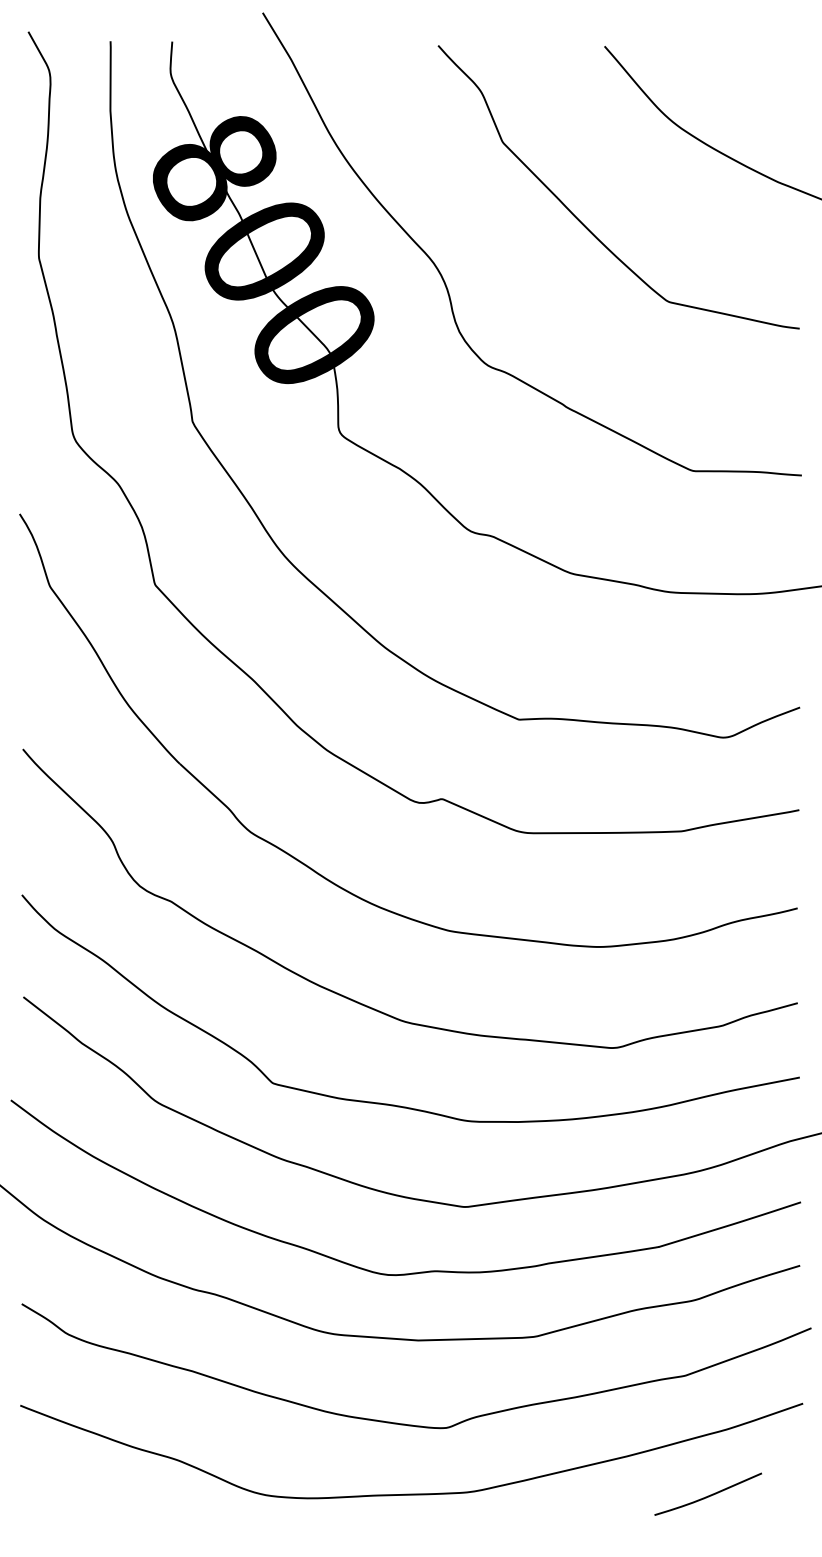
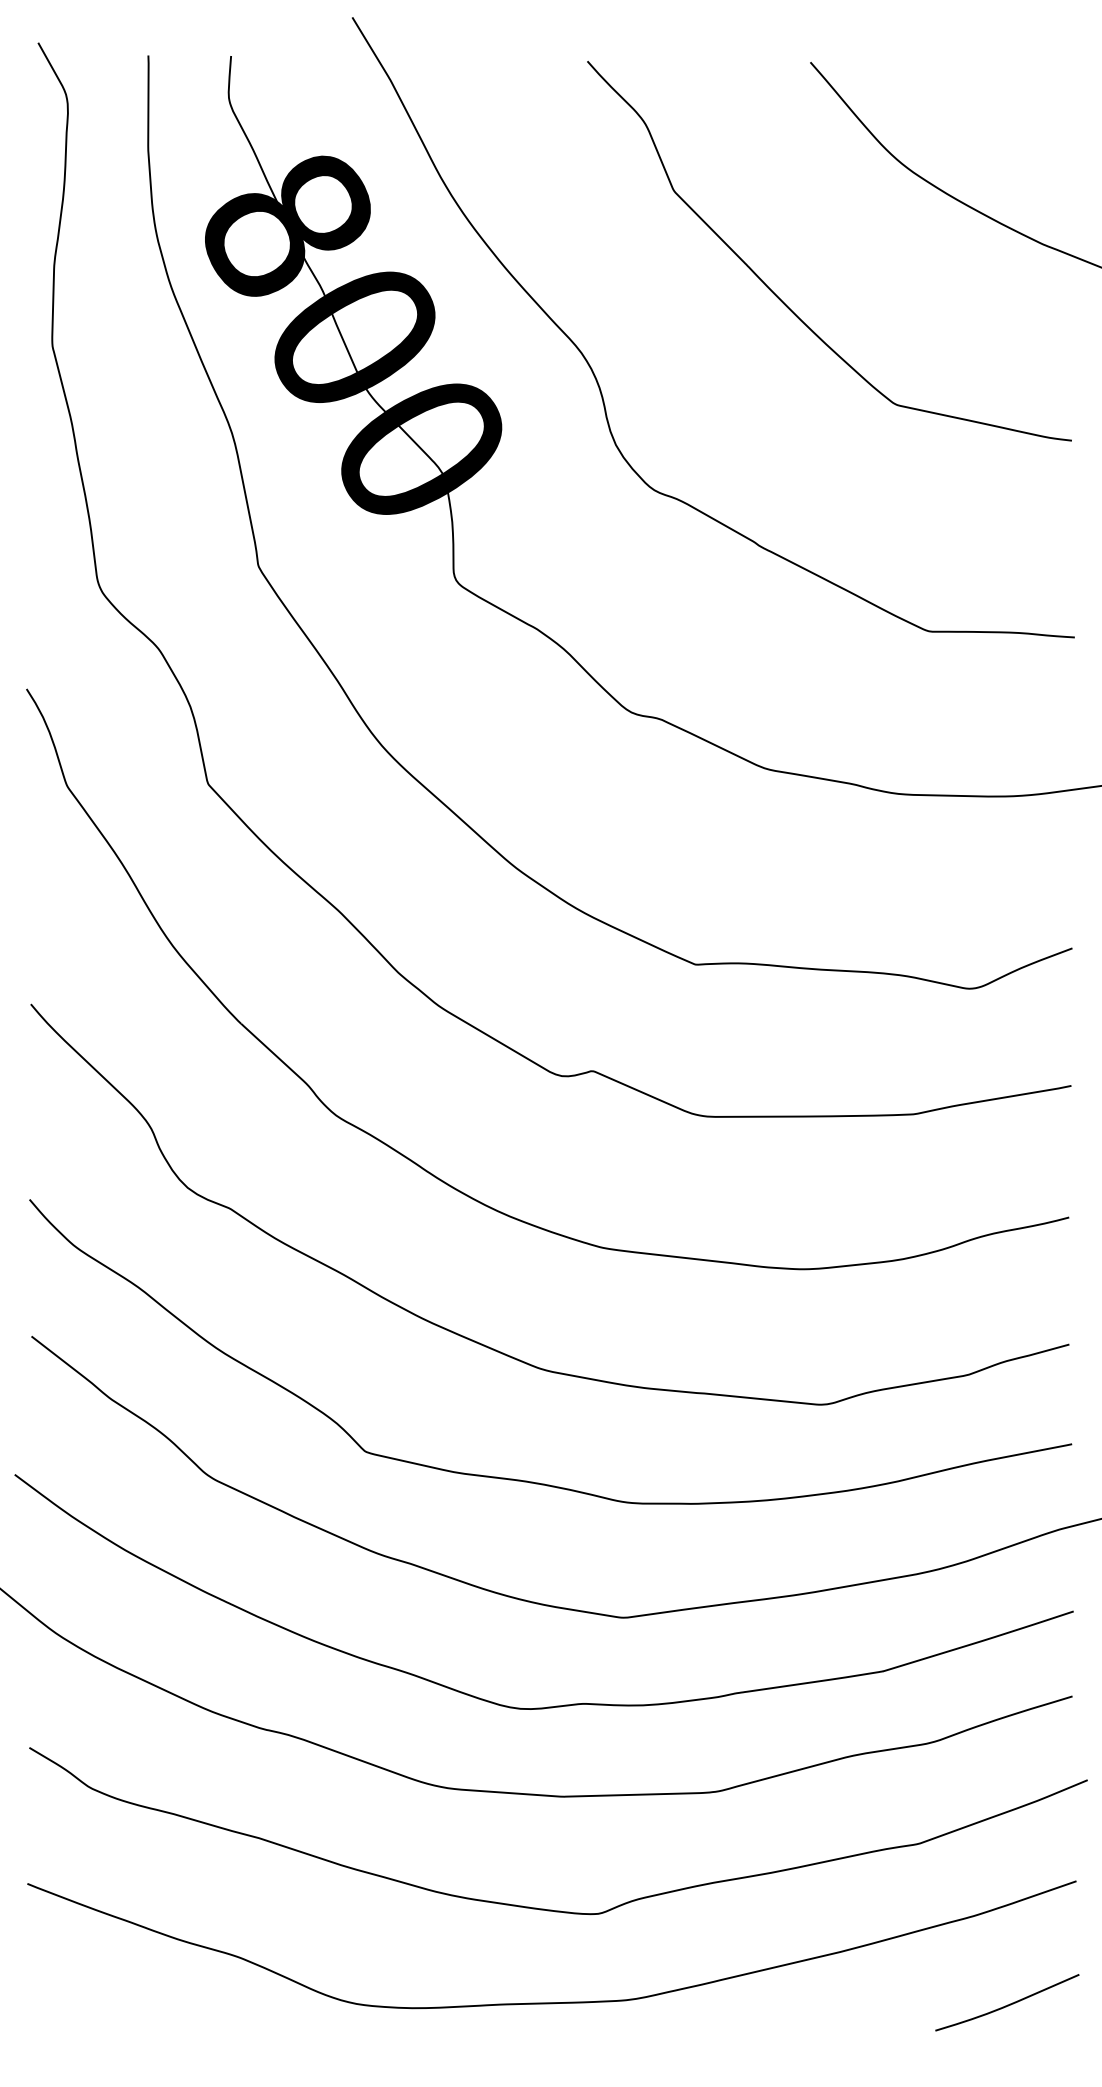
curve: (708, 1495) -> (1007, 2004), moved

